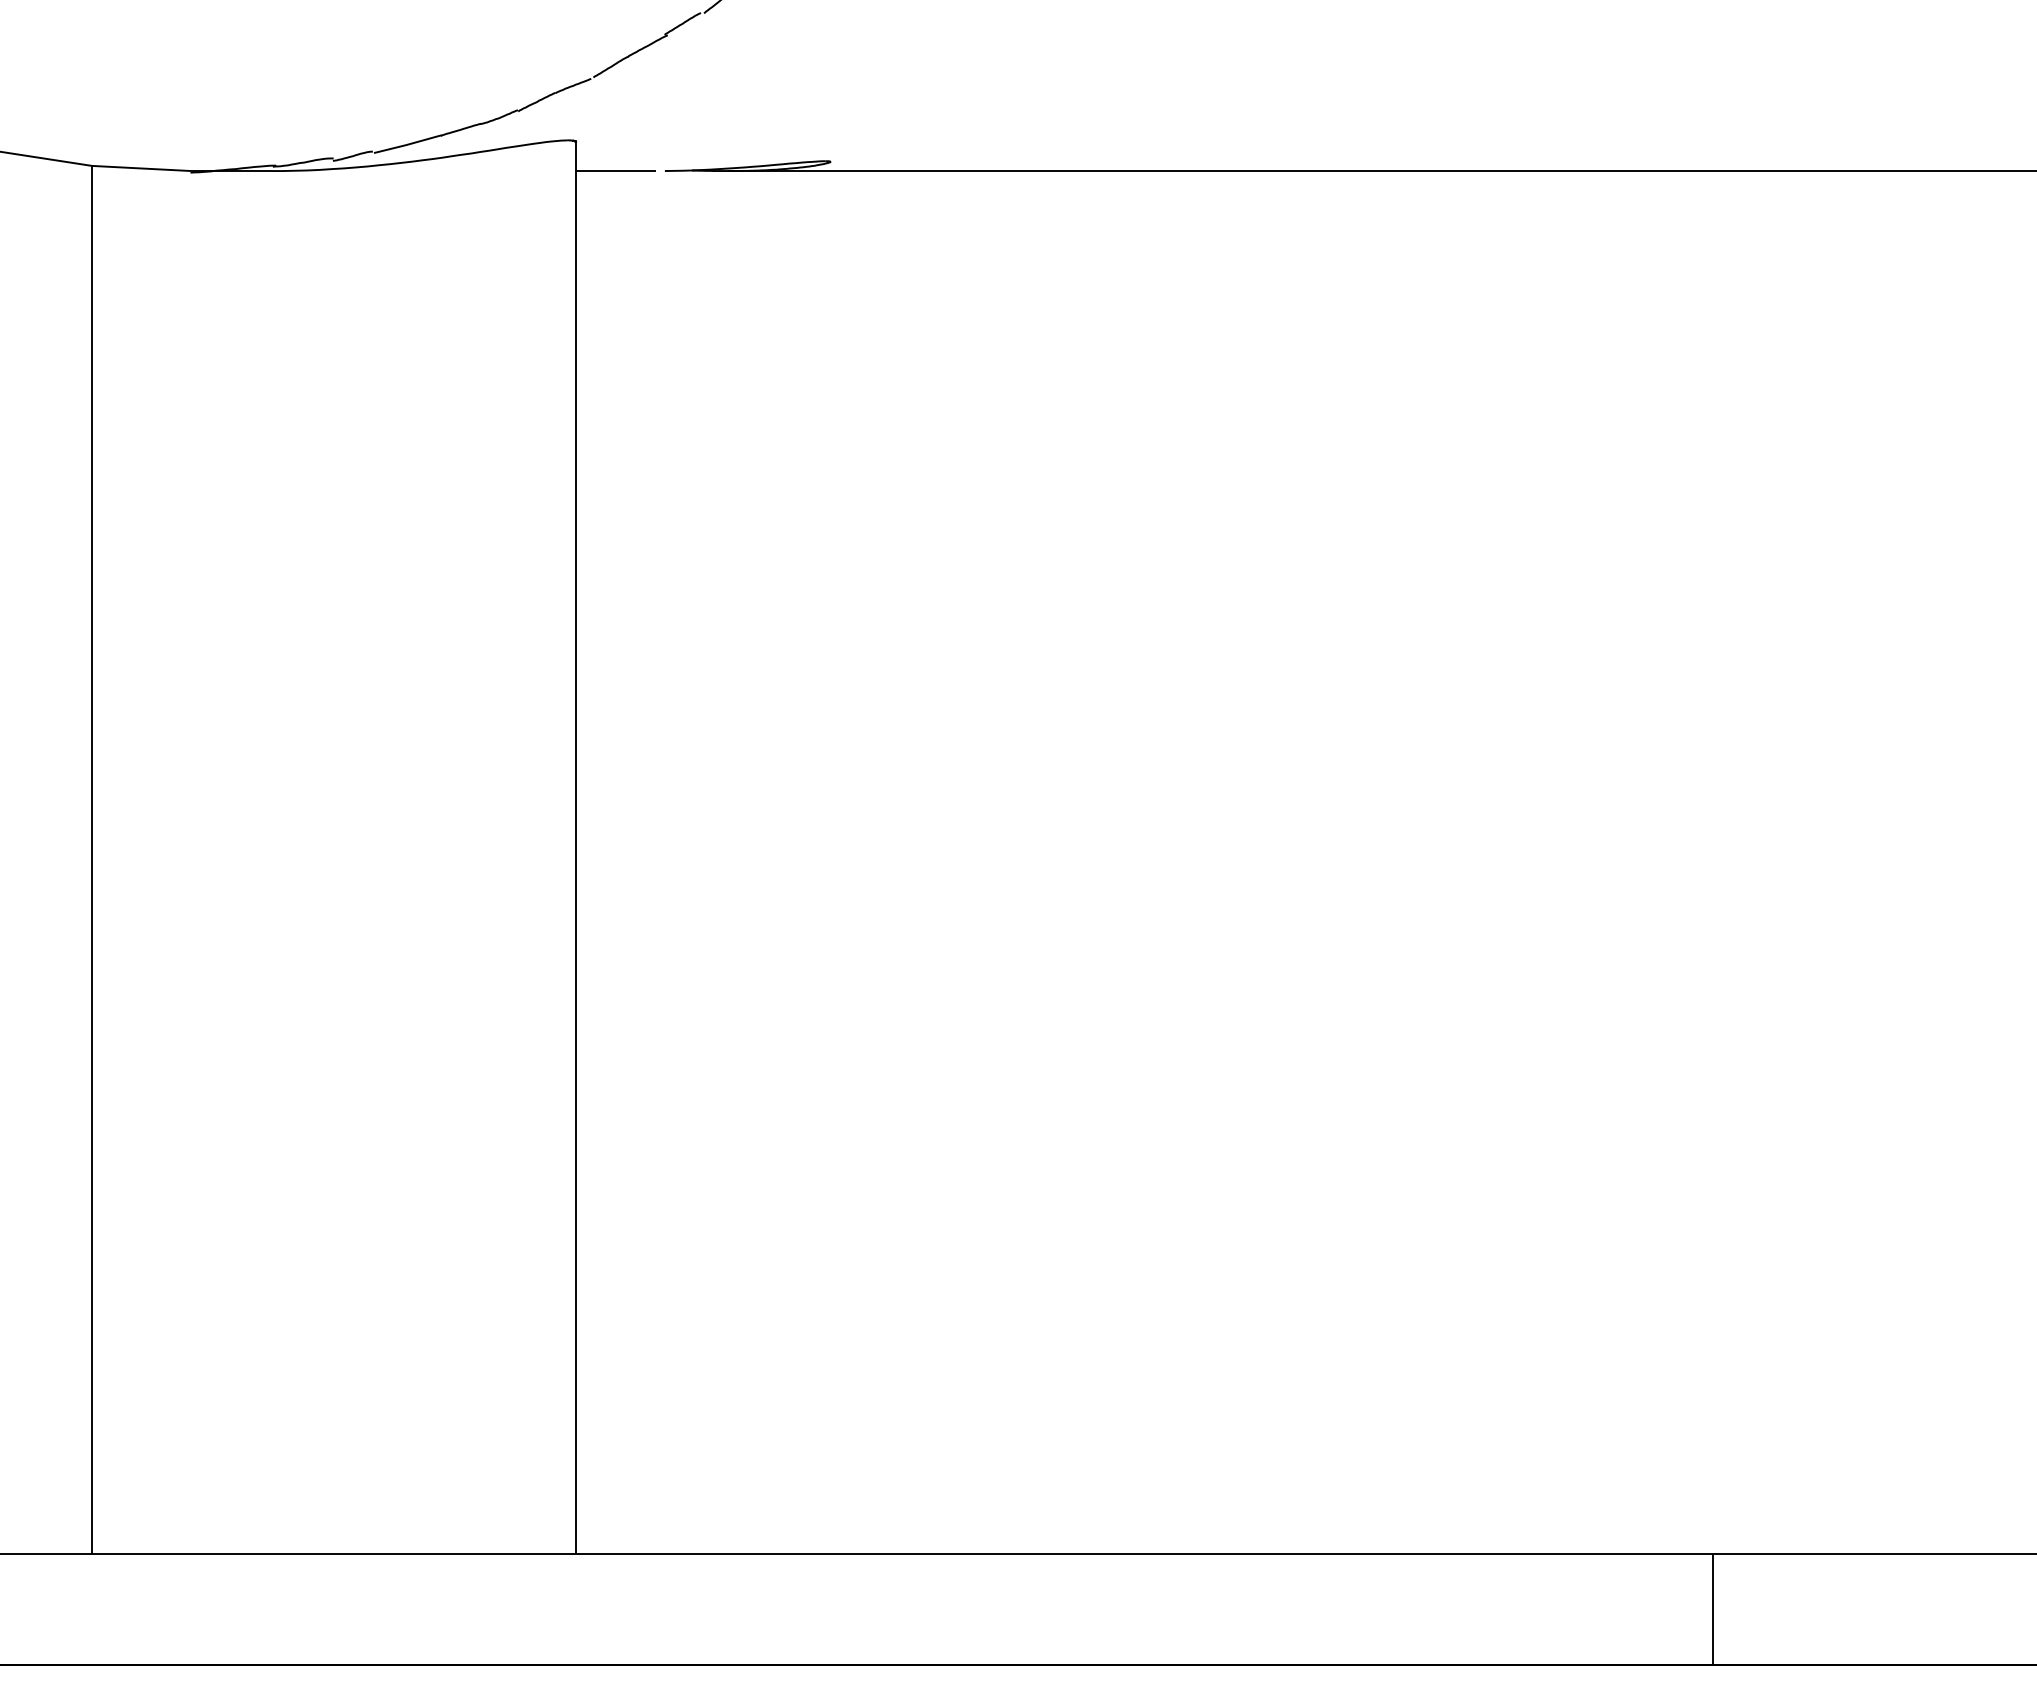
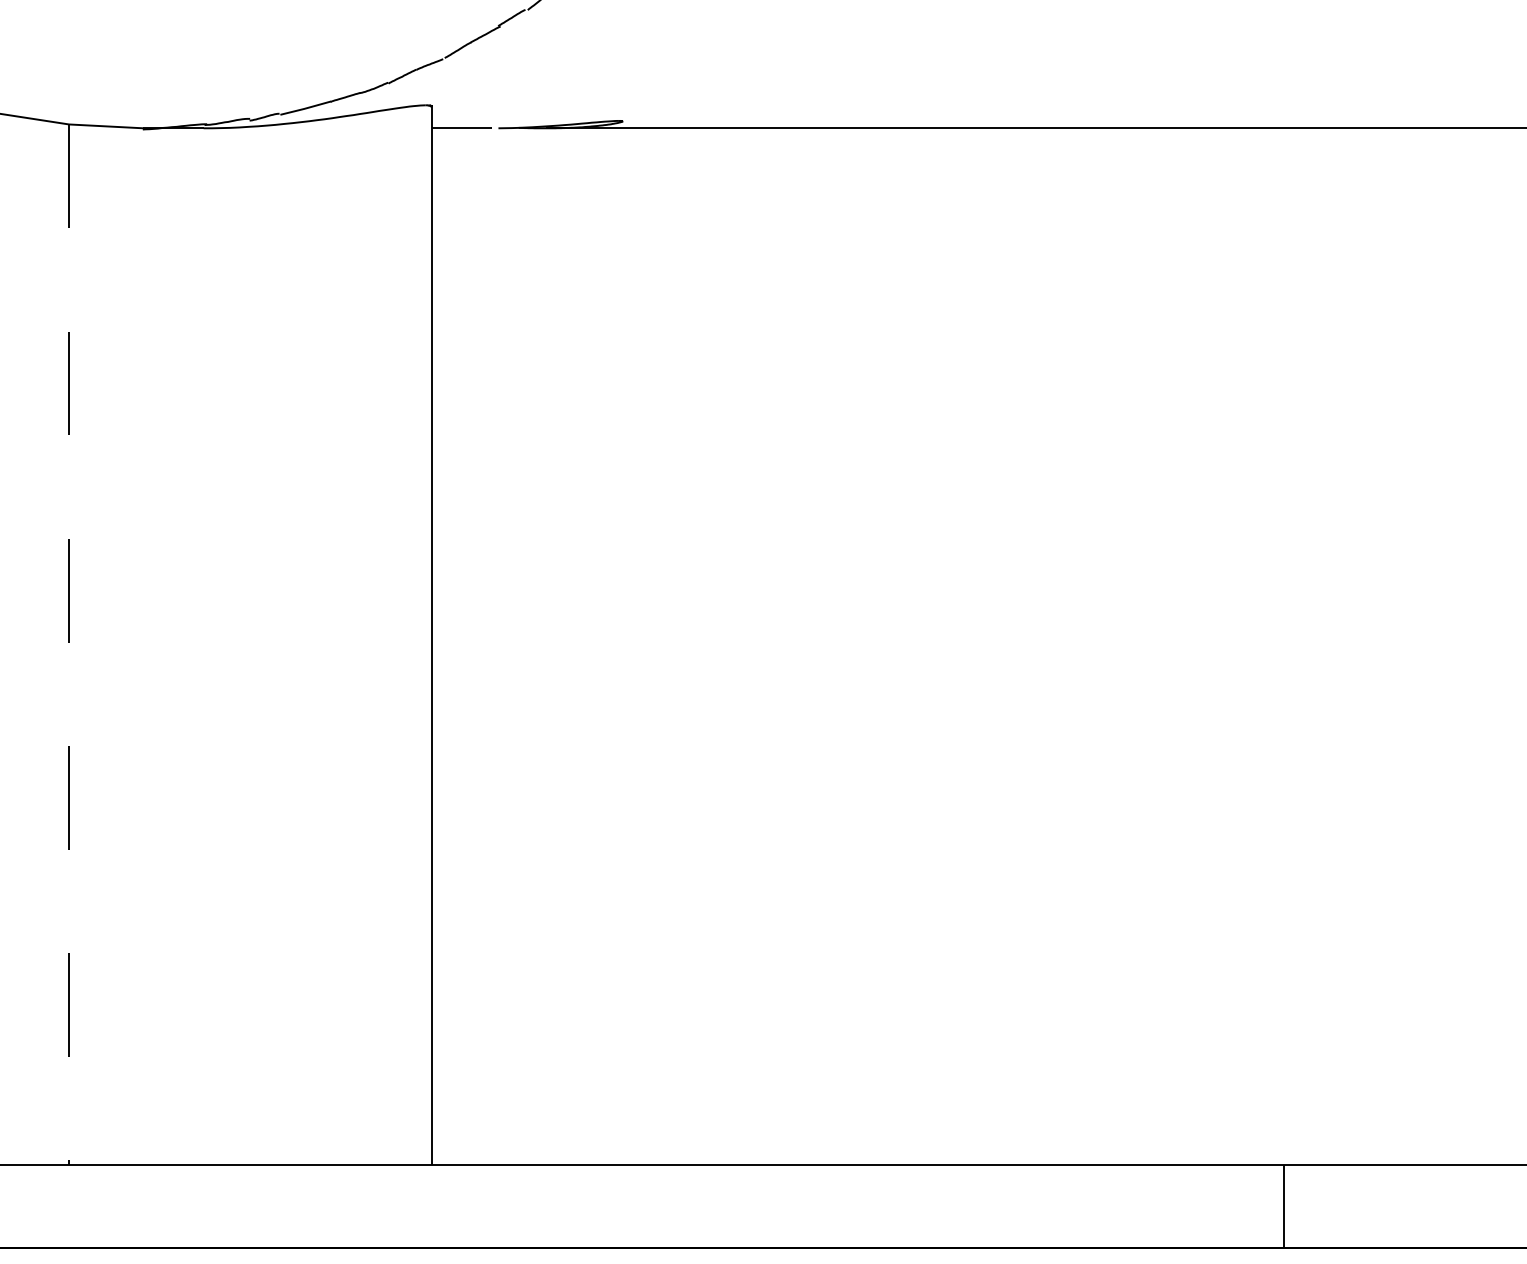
line: (92, 859) -> (69, 644), solid -> dashed

